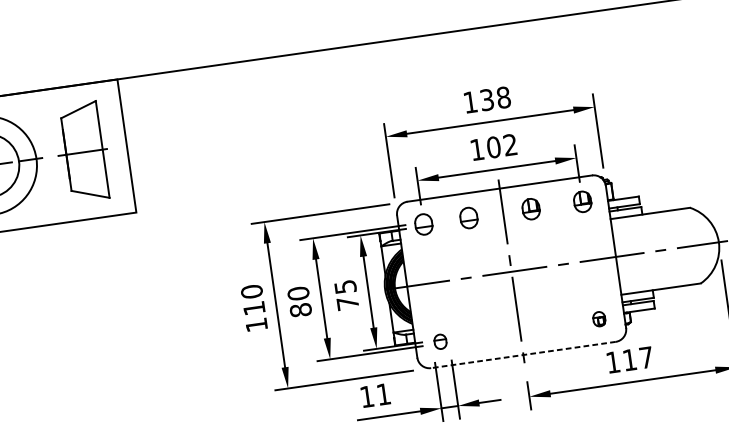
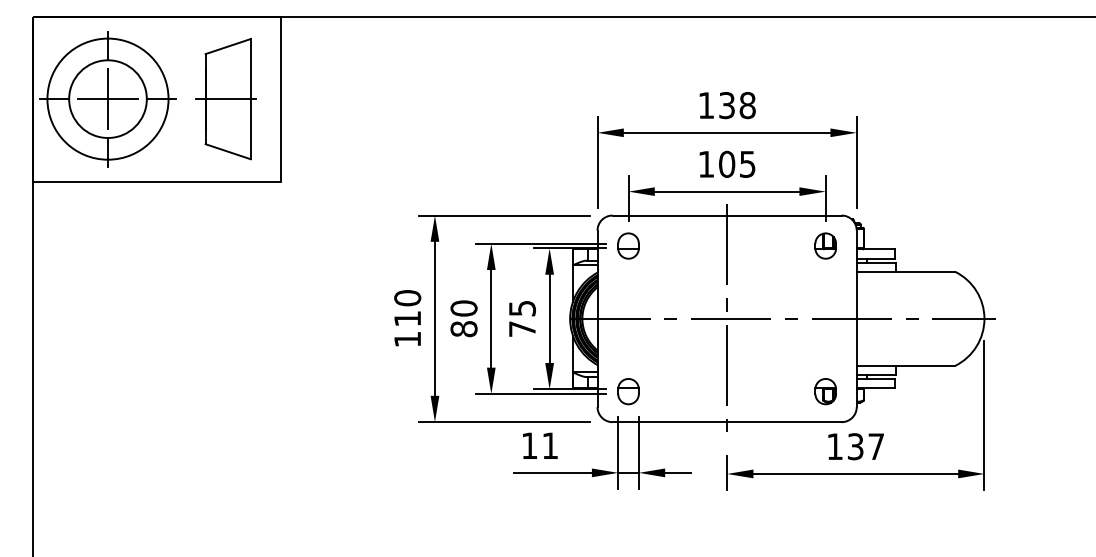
text: (510, 144) -> (747, 163), 102 -> 105
part: (530, 208) -> (761, 245), removed
part: (468, 217) -> (684, 245), removed
part: (599, 319) -> (825, 391), size x1.43
part: (440, 341) -> (628, 391), size x1.43
line: (523, 355) -> (727, 422), dashed -> solid
text: (629, 359) -> (855, 446), 117 -> 137

